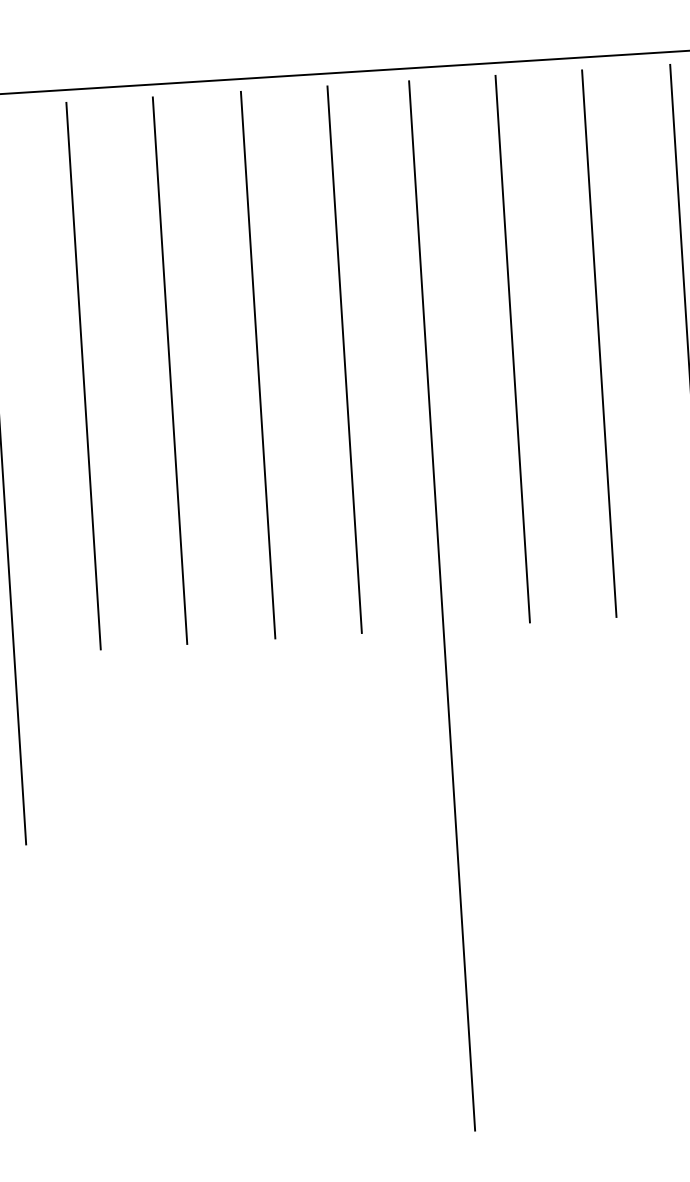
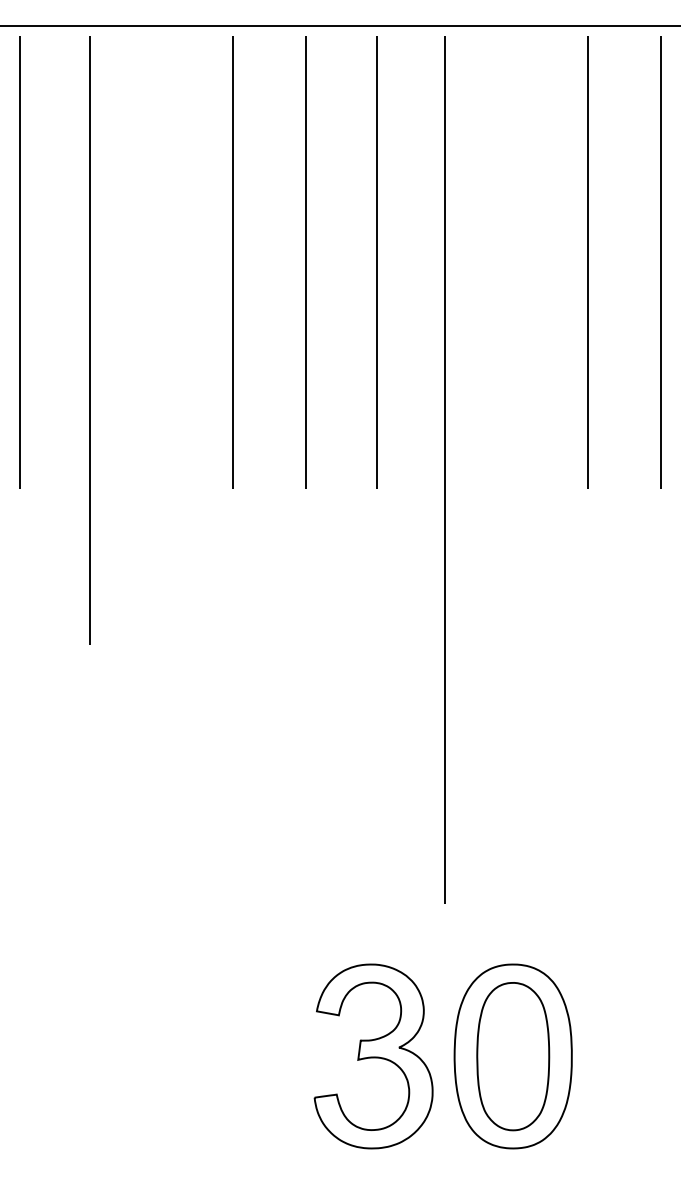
line: (511, 349) -> (515, 262), removed
line: (83, 376) -> (161, 262), removed

